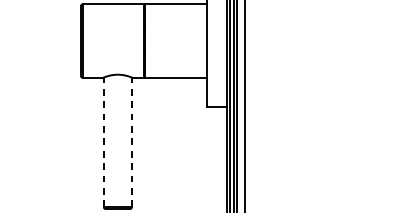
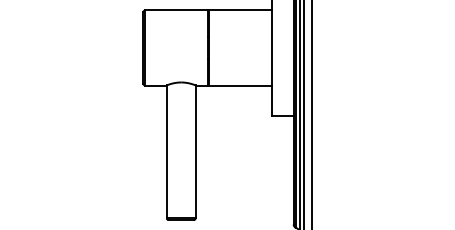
line: (103, 142) -> (166, 151), dashed -> solid
line: (131, 142) -> (195, 151), dashed -> solid

